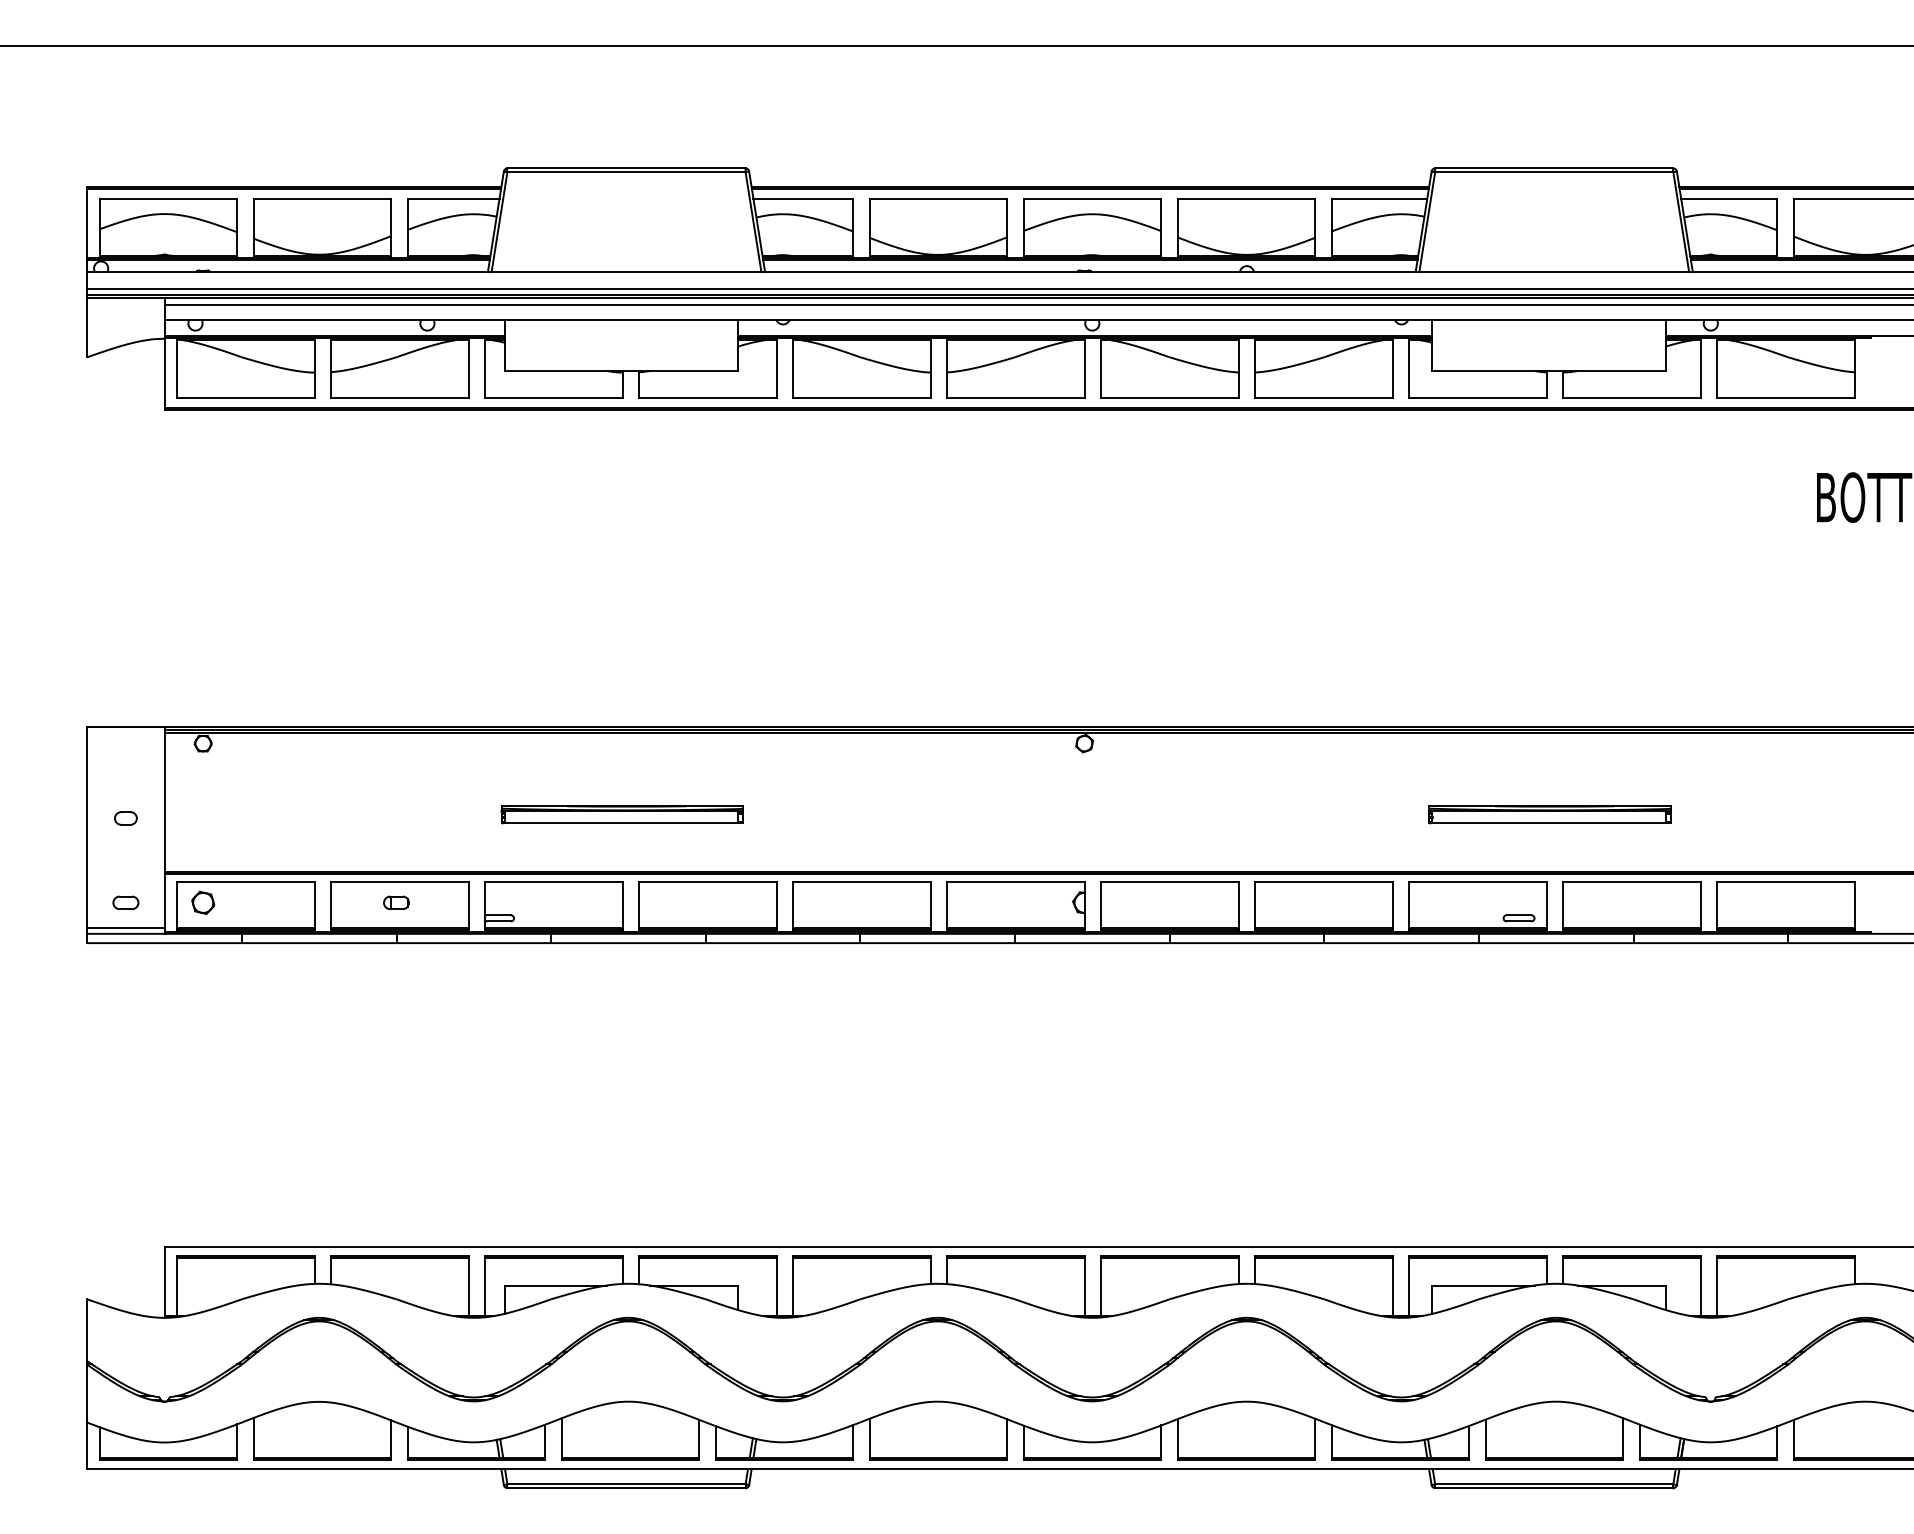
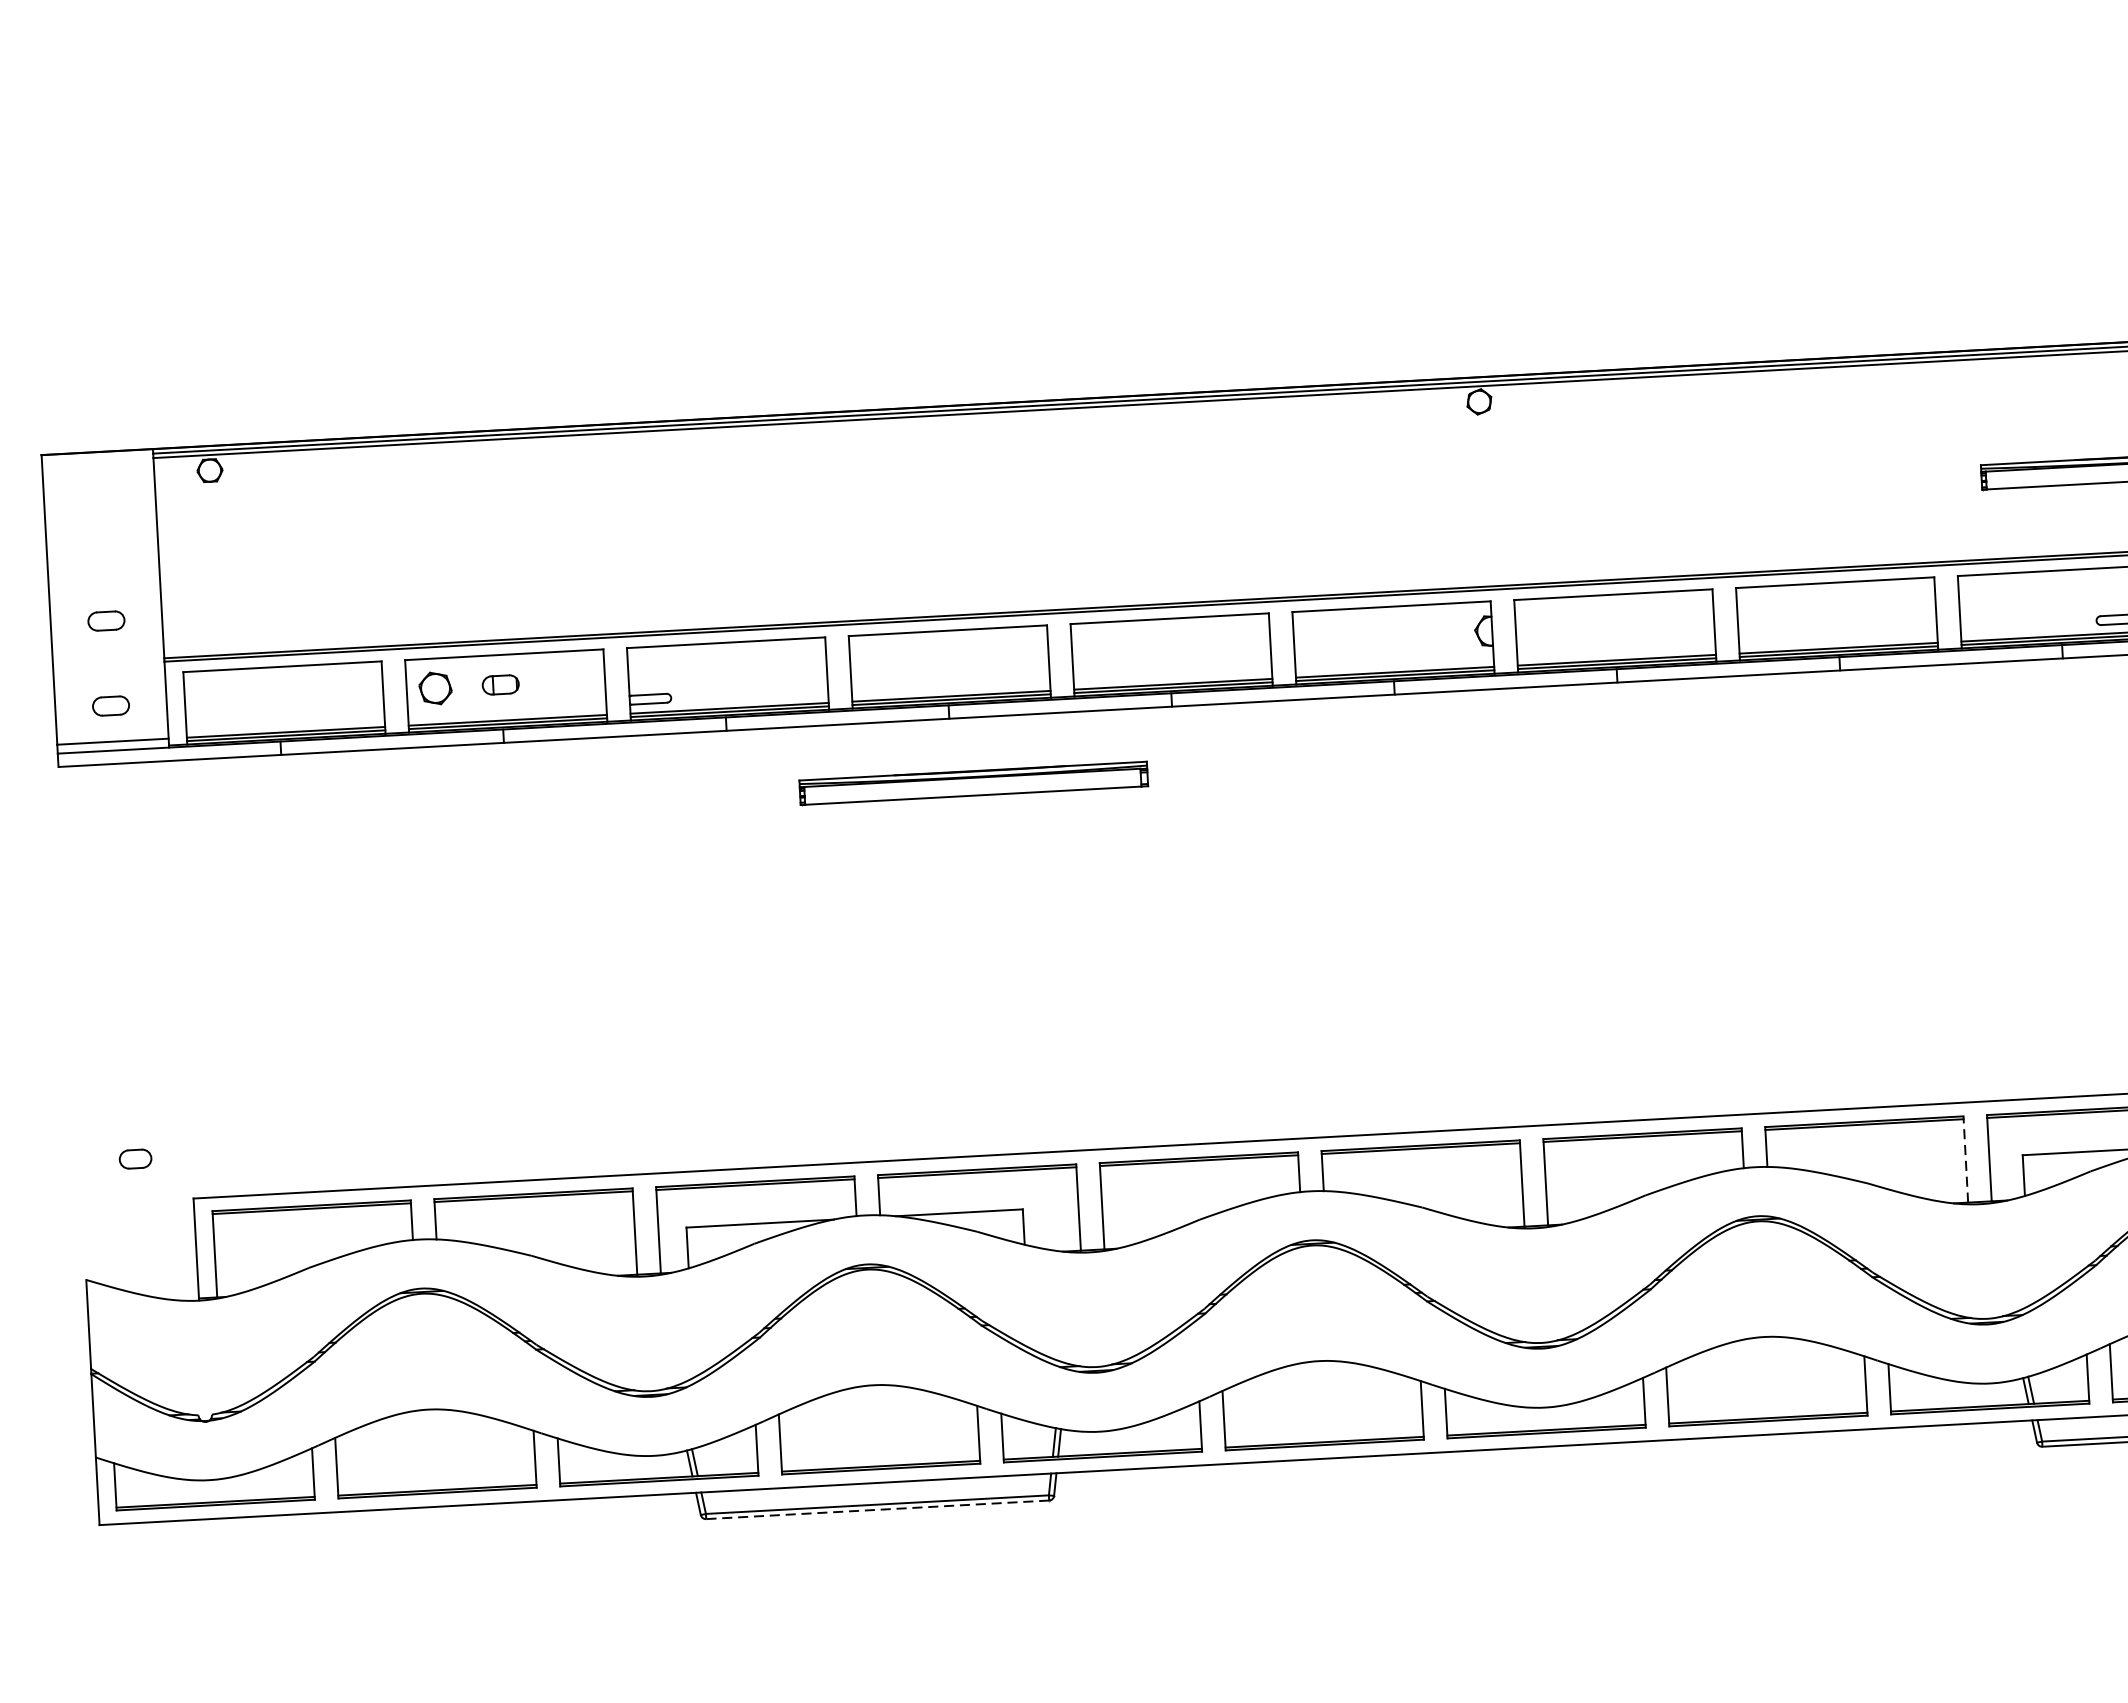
part: (621, 814) -> (972, 783), moved
part: (125, 818) -> (134, 1159), moved
part: (125, 843) -> (105, 620), added
part: (203, 902) -> (435, 687), moved
line: (1392, 1286) -> (1965, 1159), solid -> dashed
line: (626, 1488) -> (877, 1510), solid -> dashed

